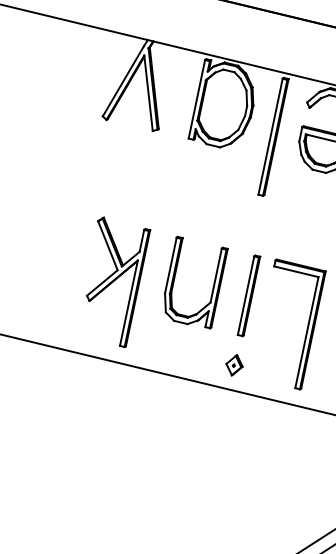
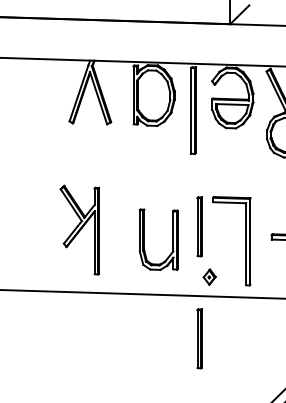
part: (174, 278) -> (144, 239), moved
part: (112, 280) -> (79, 229), moved
part: (234, 364) -> (209, 276), moved
part: (217, 446) -> (199, 338), added

